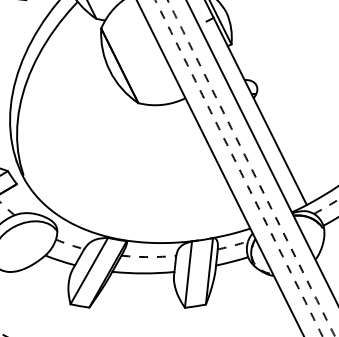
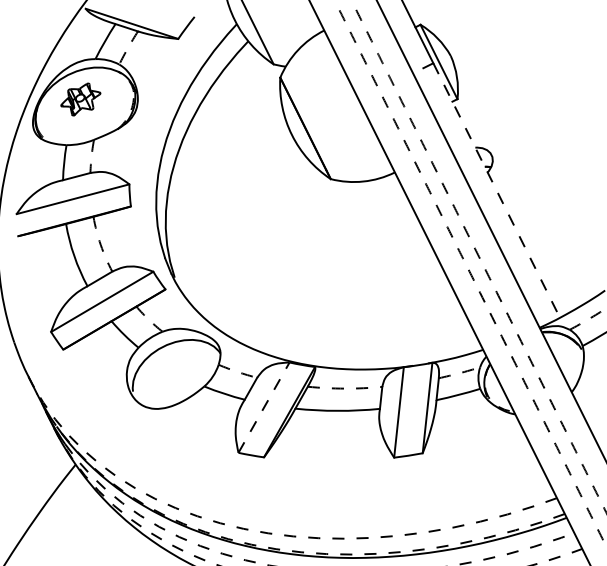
line: (260, 111) -> (496, 190), solid -> dashed
line: (89, 270) -> (264, 407), solid -> dashed

